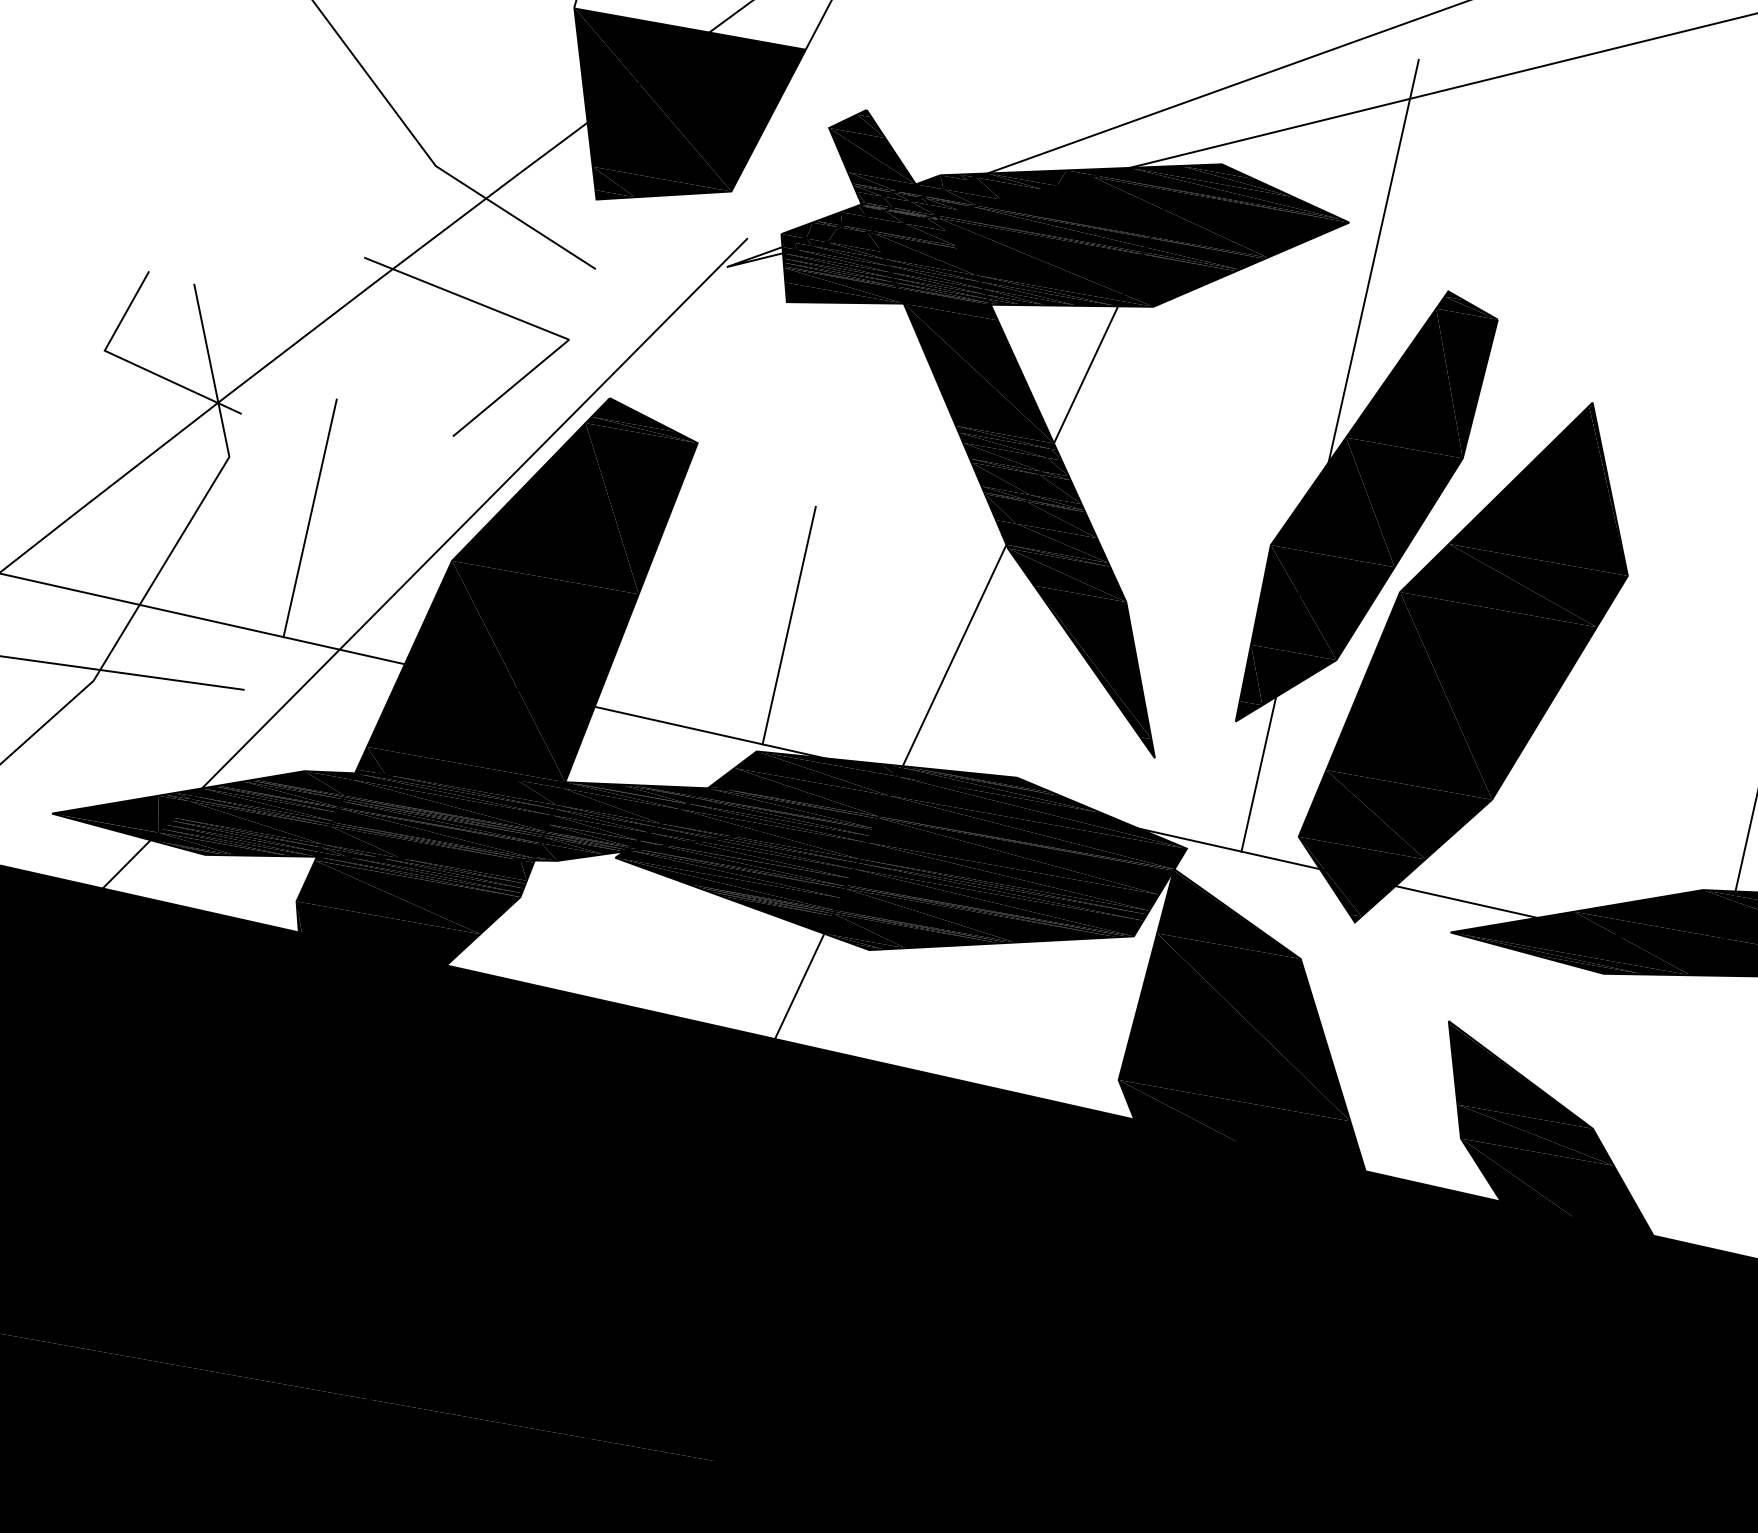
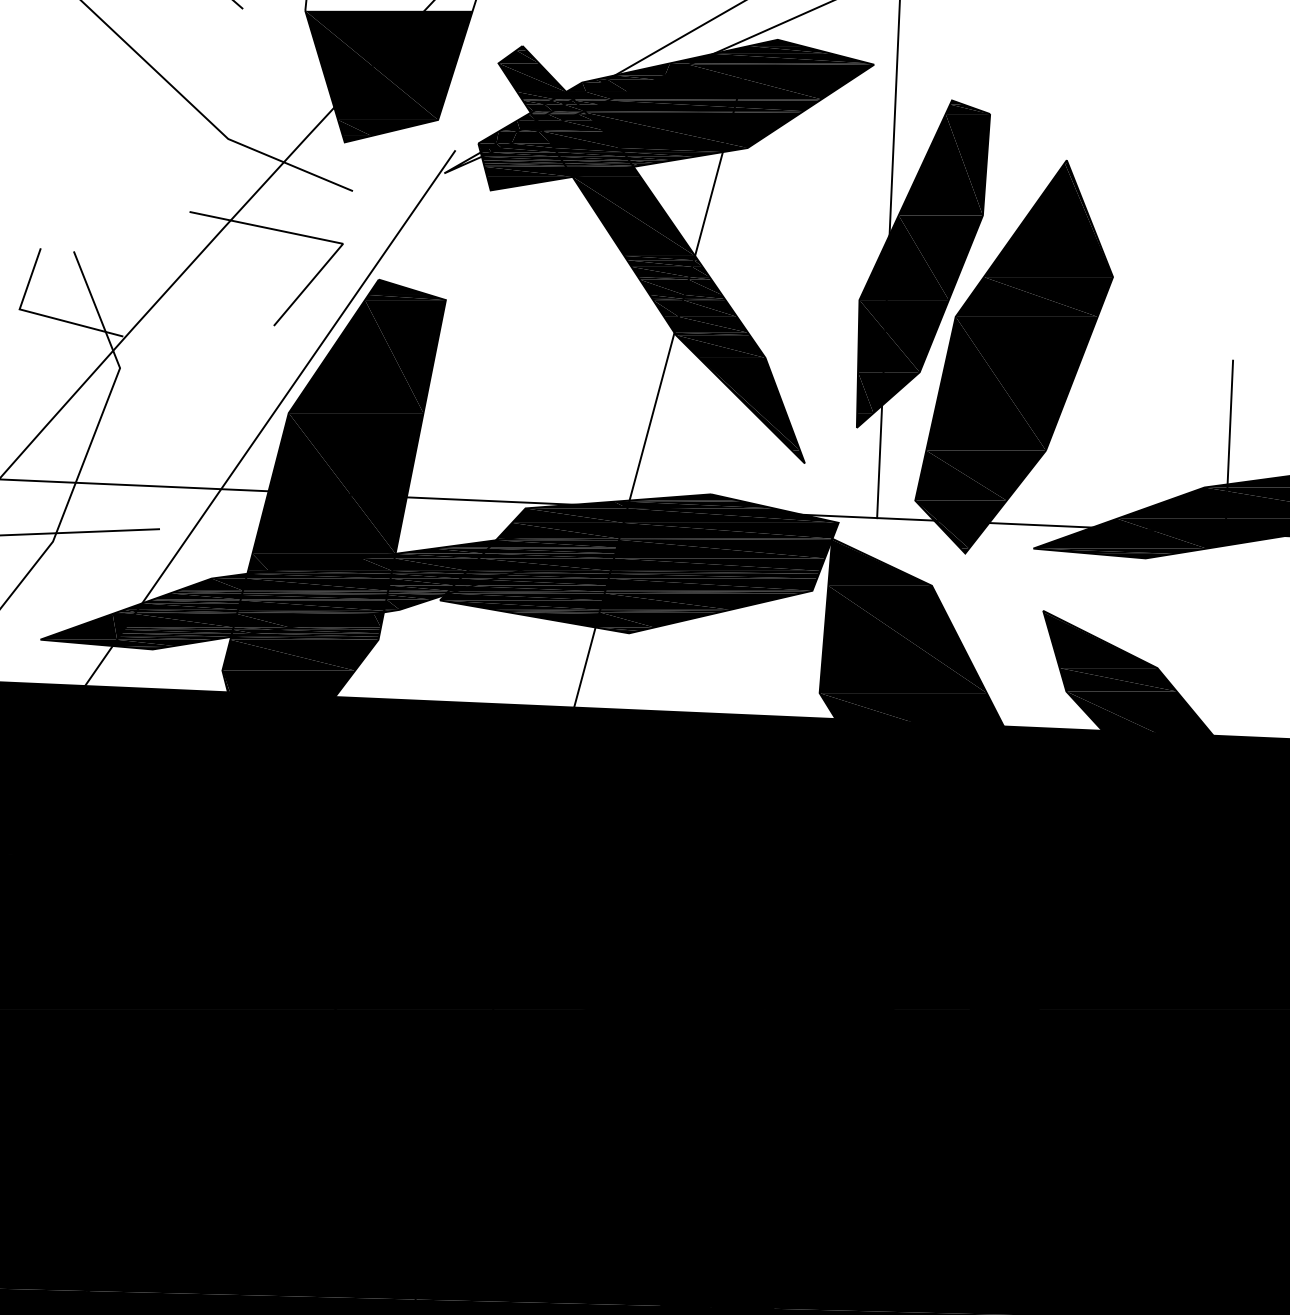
line: (310, 517) -> (184, 400), removed
line: (788, 625) -> (532, 416), removed

